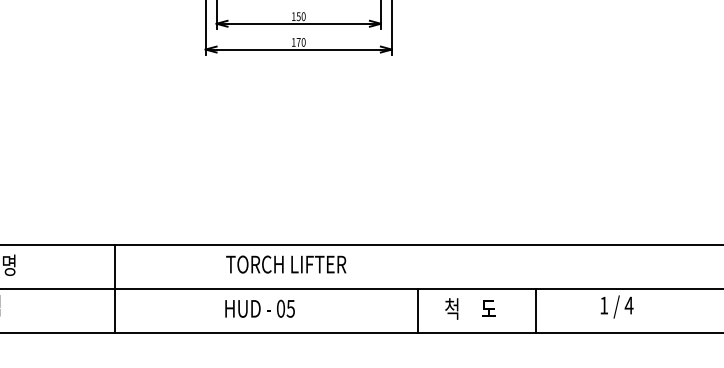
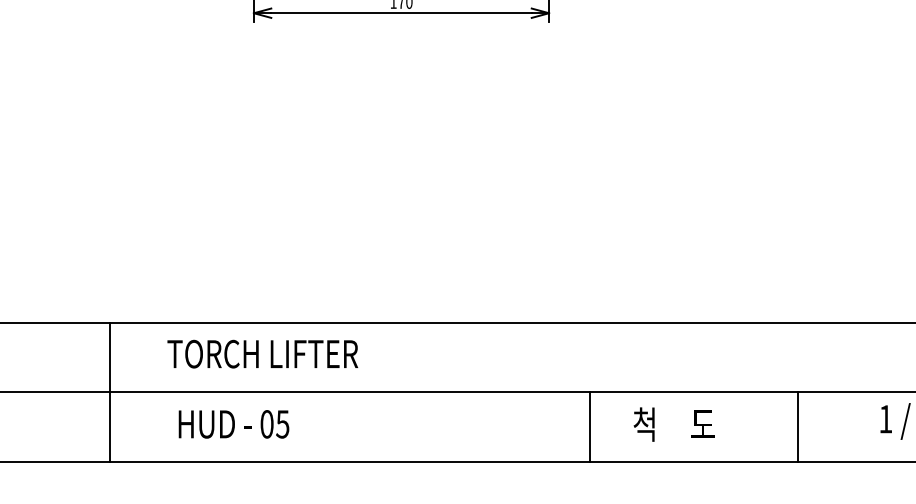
text: (286, 264) -> (263, 354), moved
text: (259, 308) -> (233, 423), moved
line: (535, 310) -> (797, 426), moved

